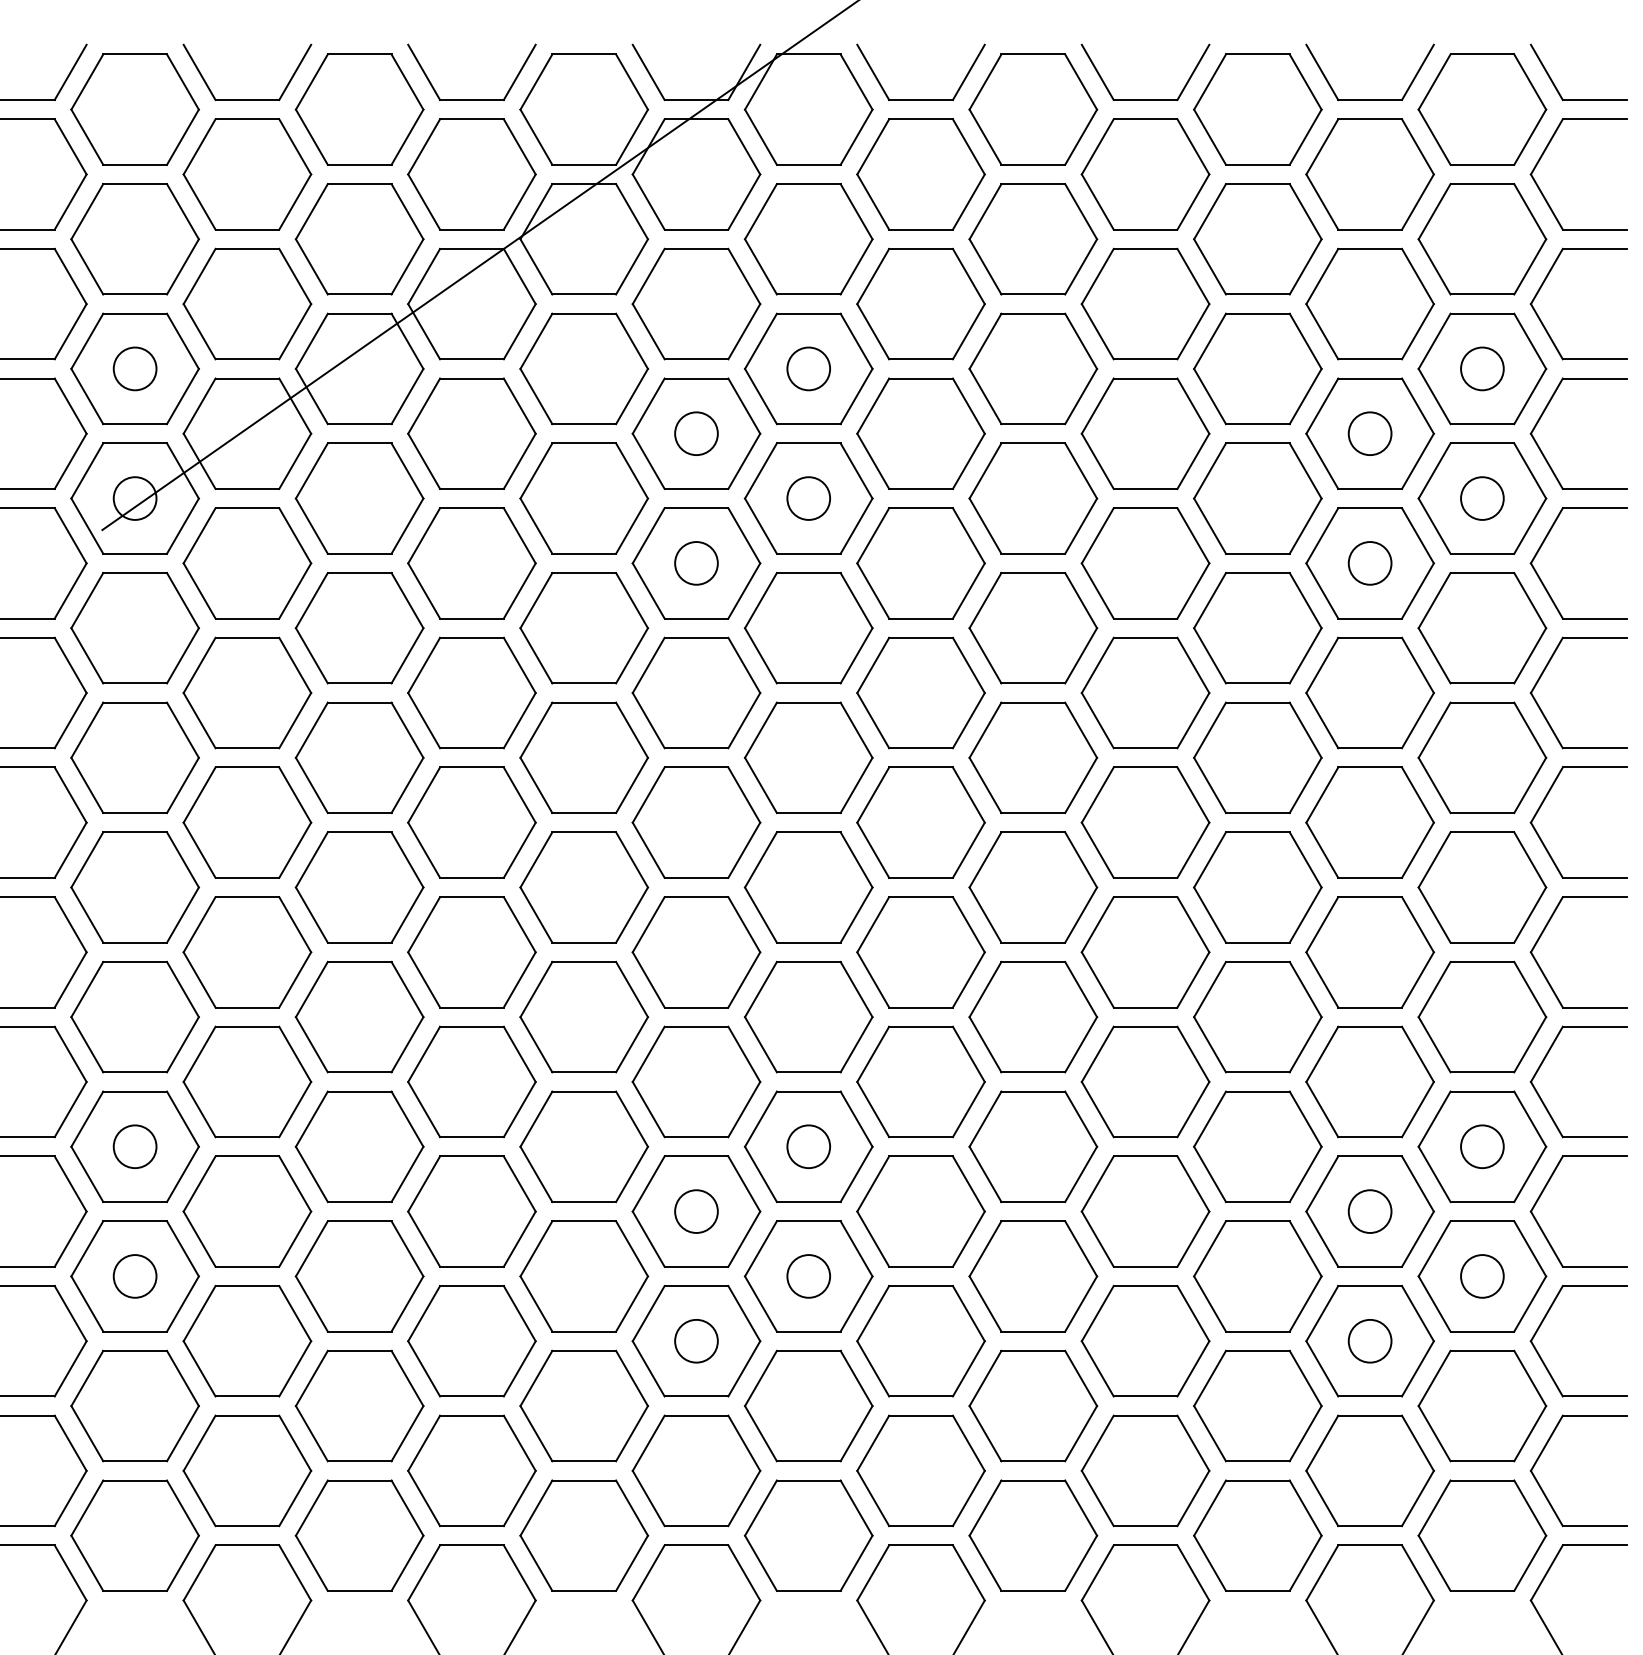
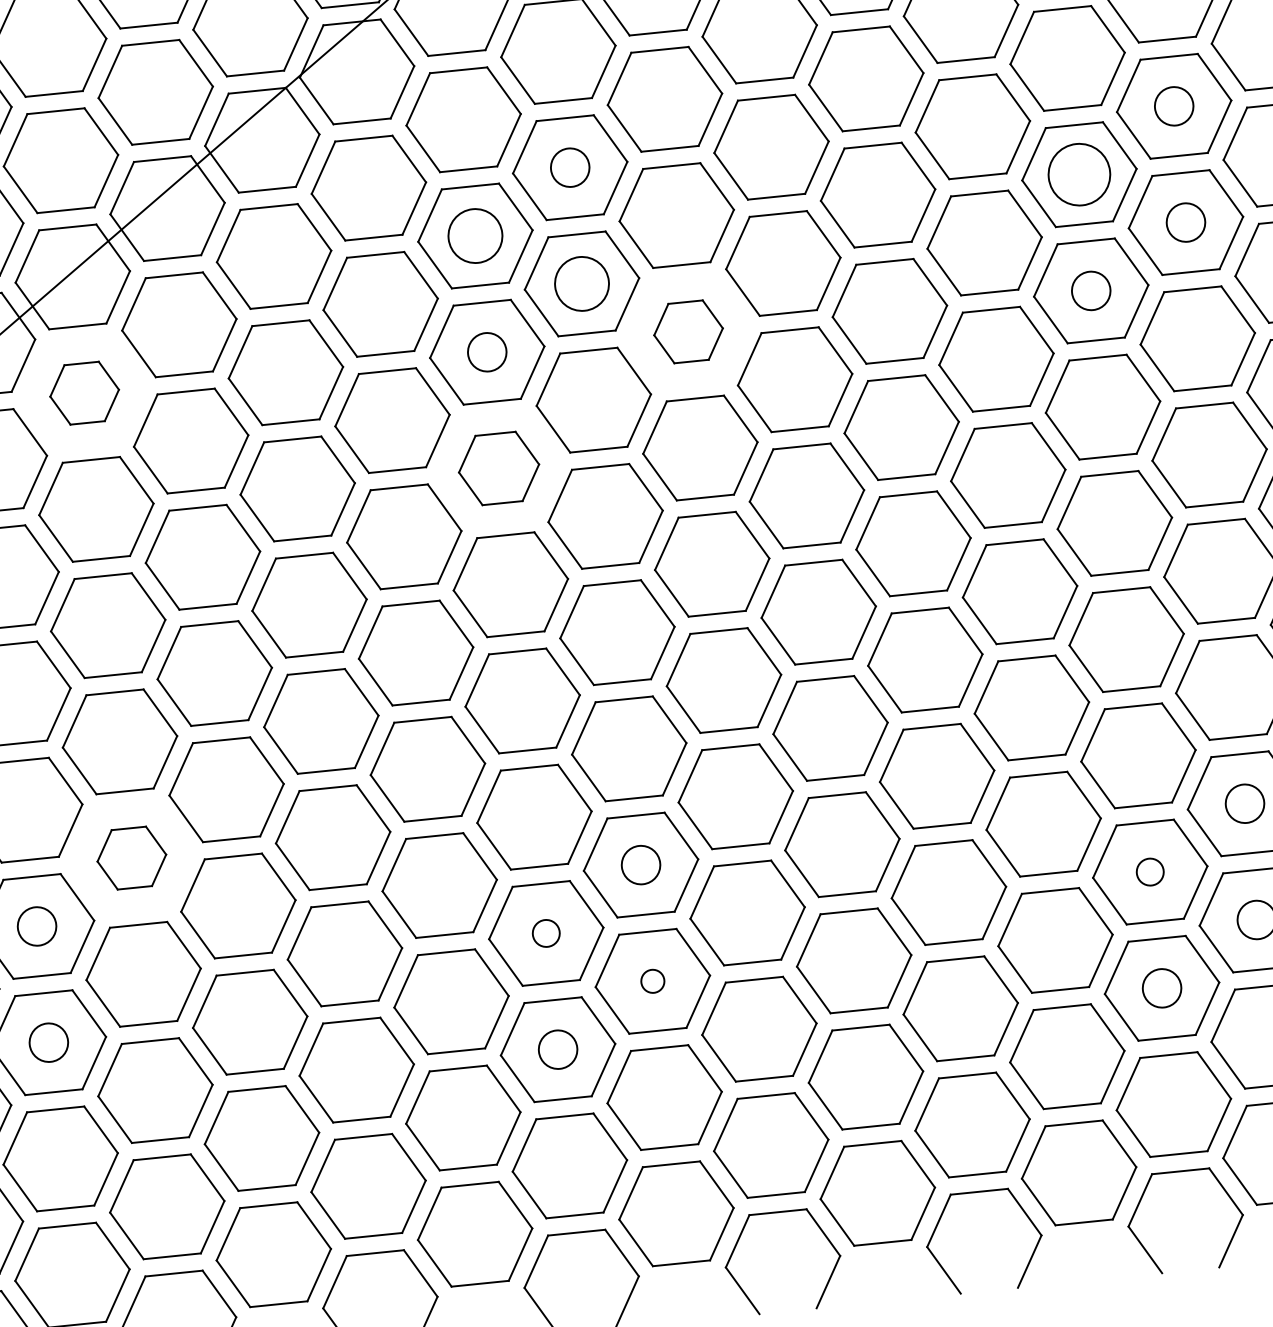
circle: (696, 433) -> (475, 235), size x1.4
circle: (1369, 433) -> (1078, 174), size x1.6
circle: (808, 498) -> (581, 283), size x1.4
part: (247, 563) -> (84, 393), size x0.6
part: (920, 563) -> (688, 331), size x0.6
part: (696, 692) -> (499, 468), size x0.7
part: (247, 1081) -> (131, 857), size x0.6
circle: (696, 1211) -> (546, 933), size x0.7
circle: (1369, 1211) -> (1149, 872), size x0.7
circle: (808, 1276) -> (652, 981), size x0.6

